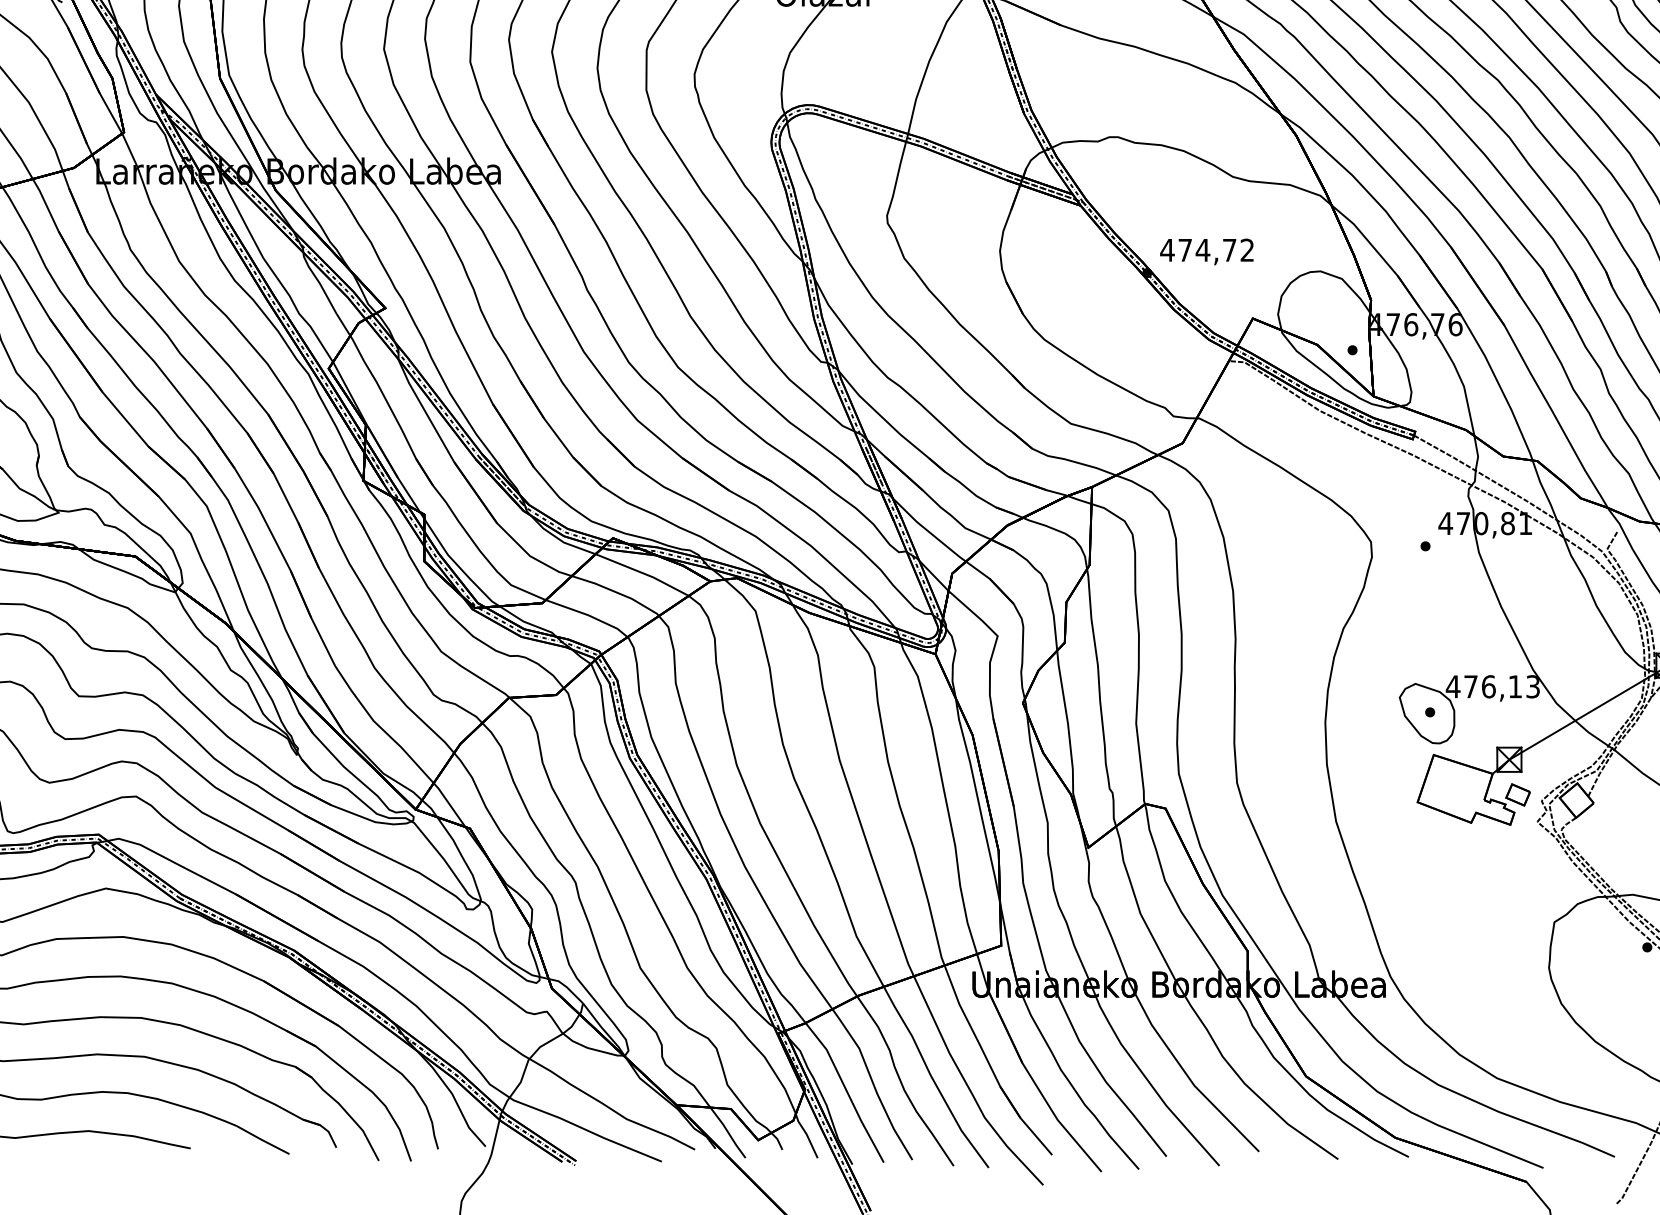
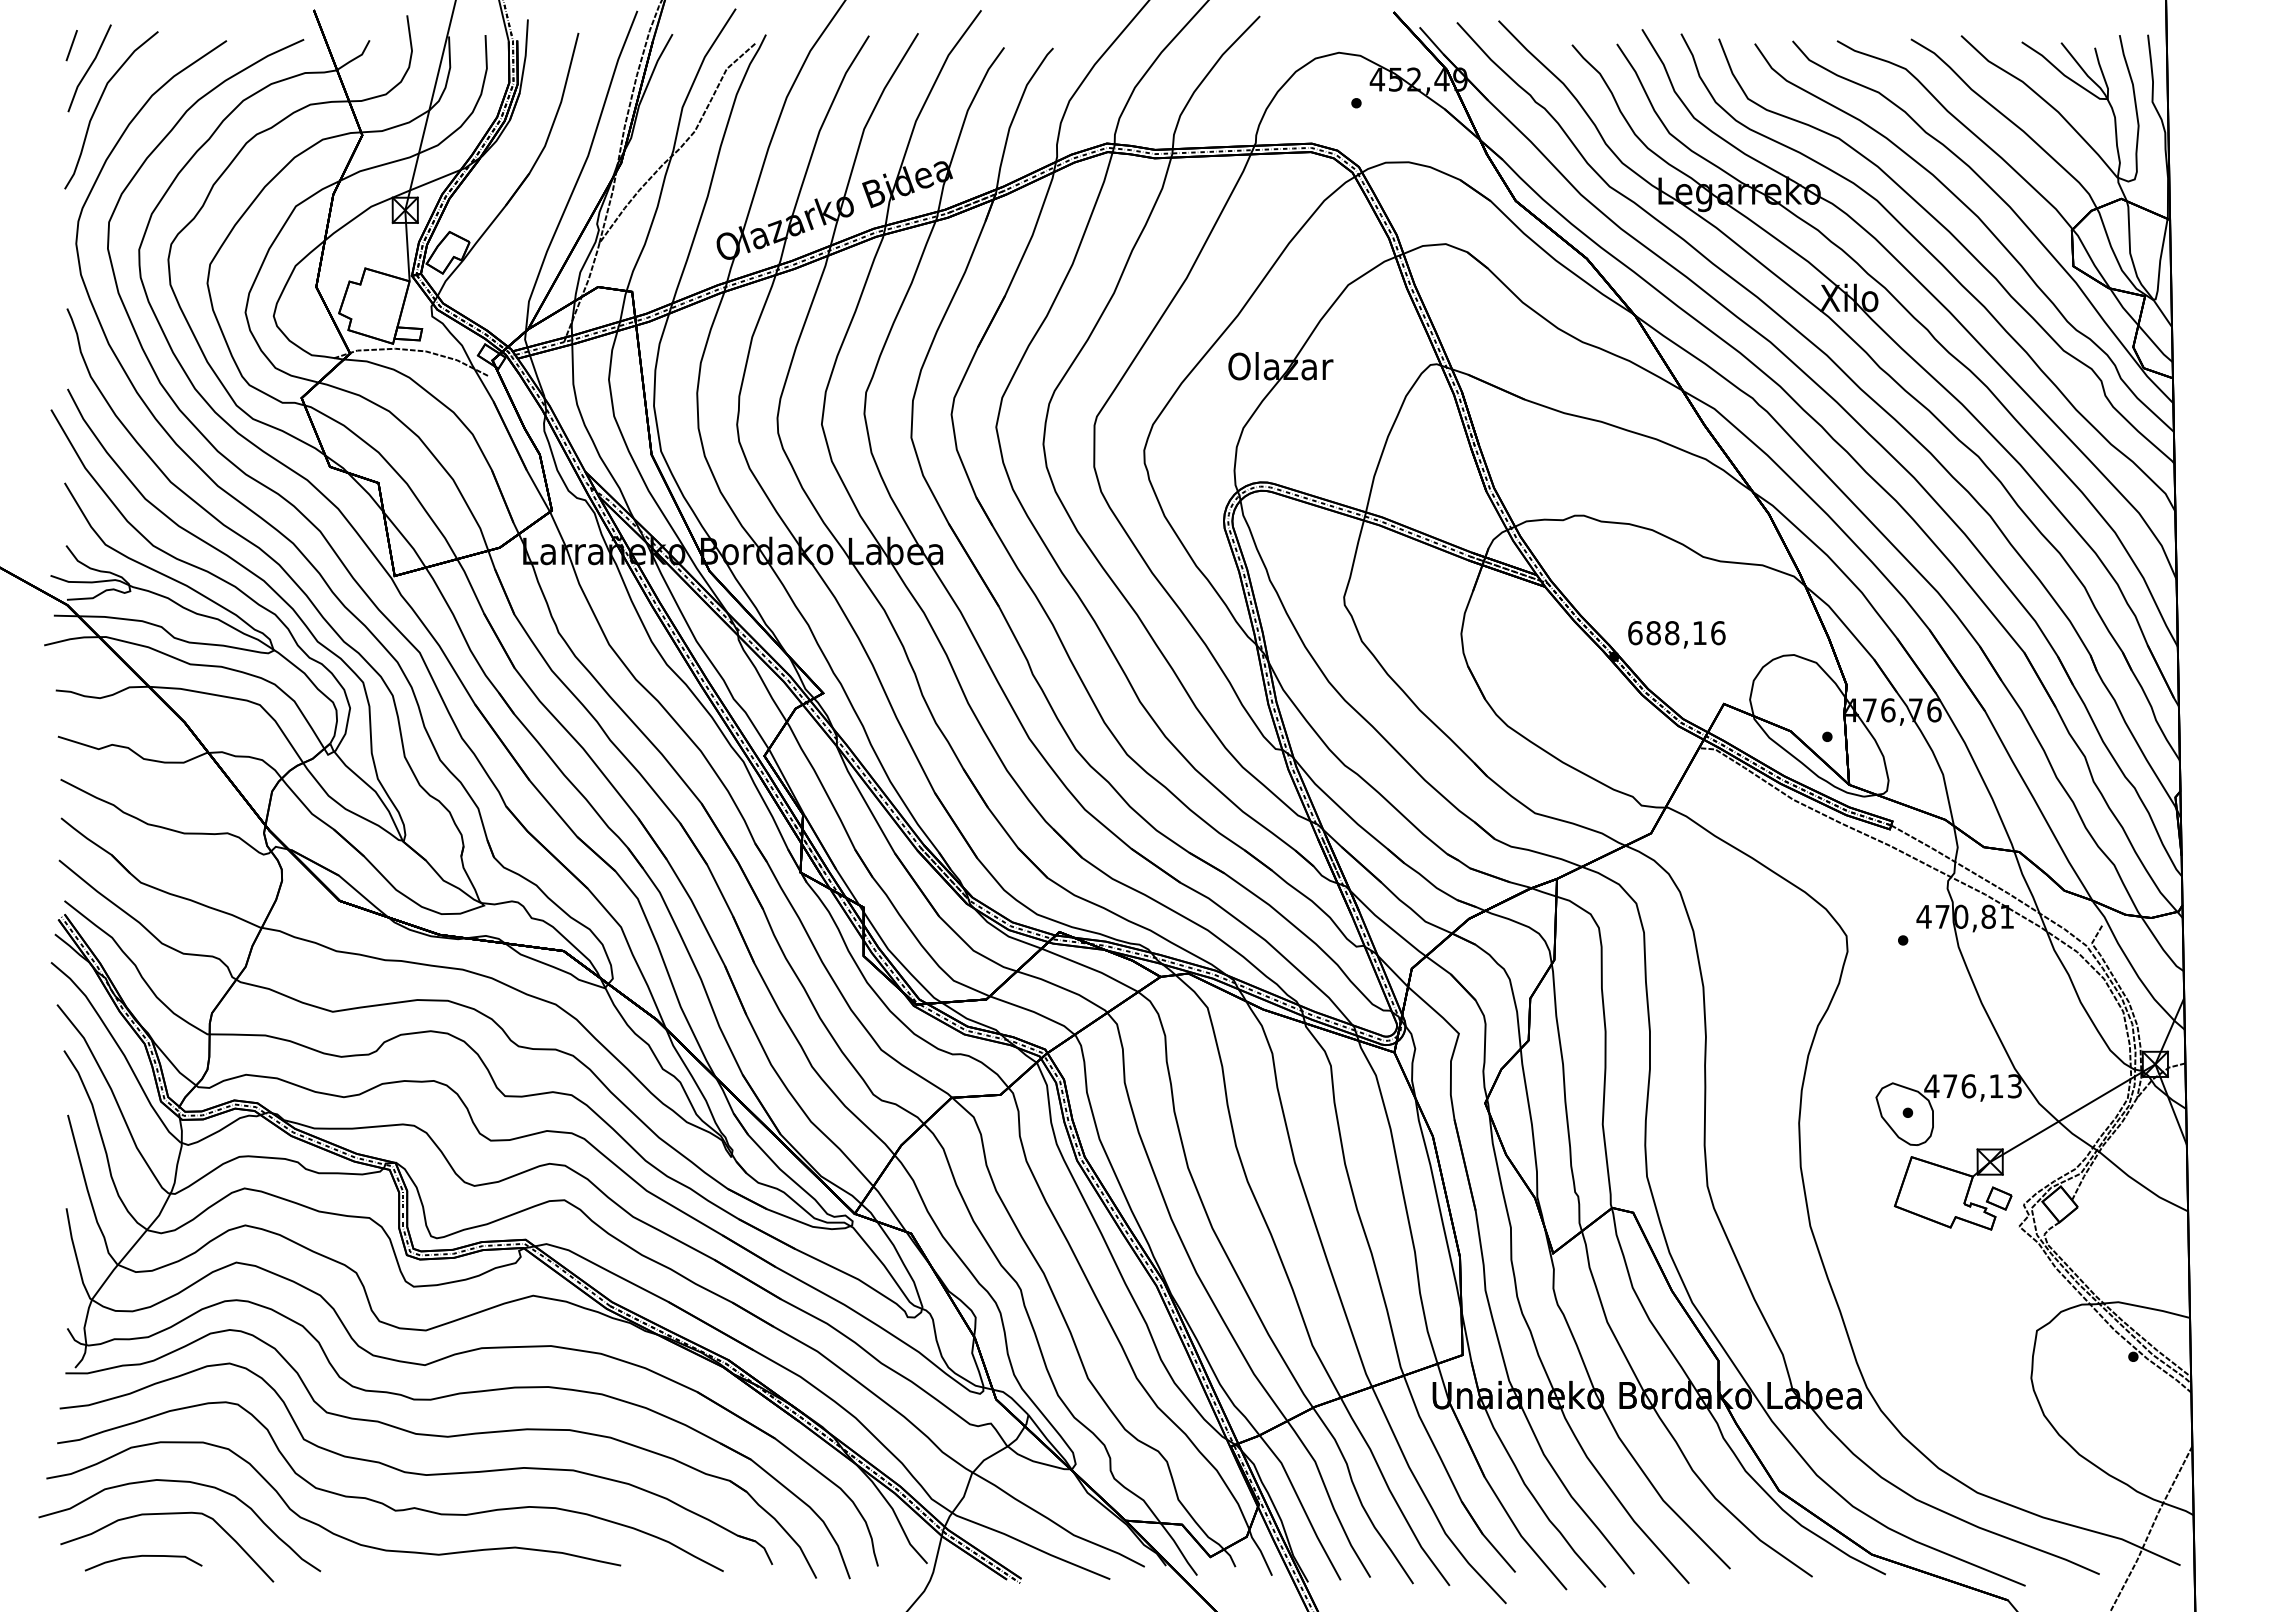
text: (1207, 250) -> (1676, 633), 474,72 -> 688,16

